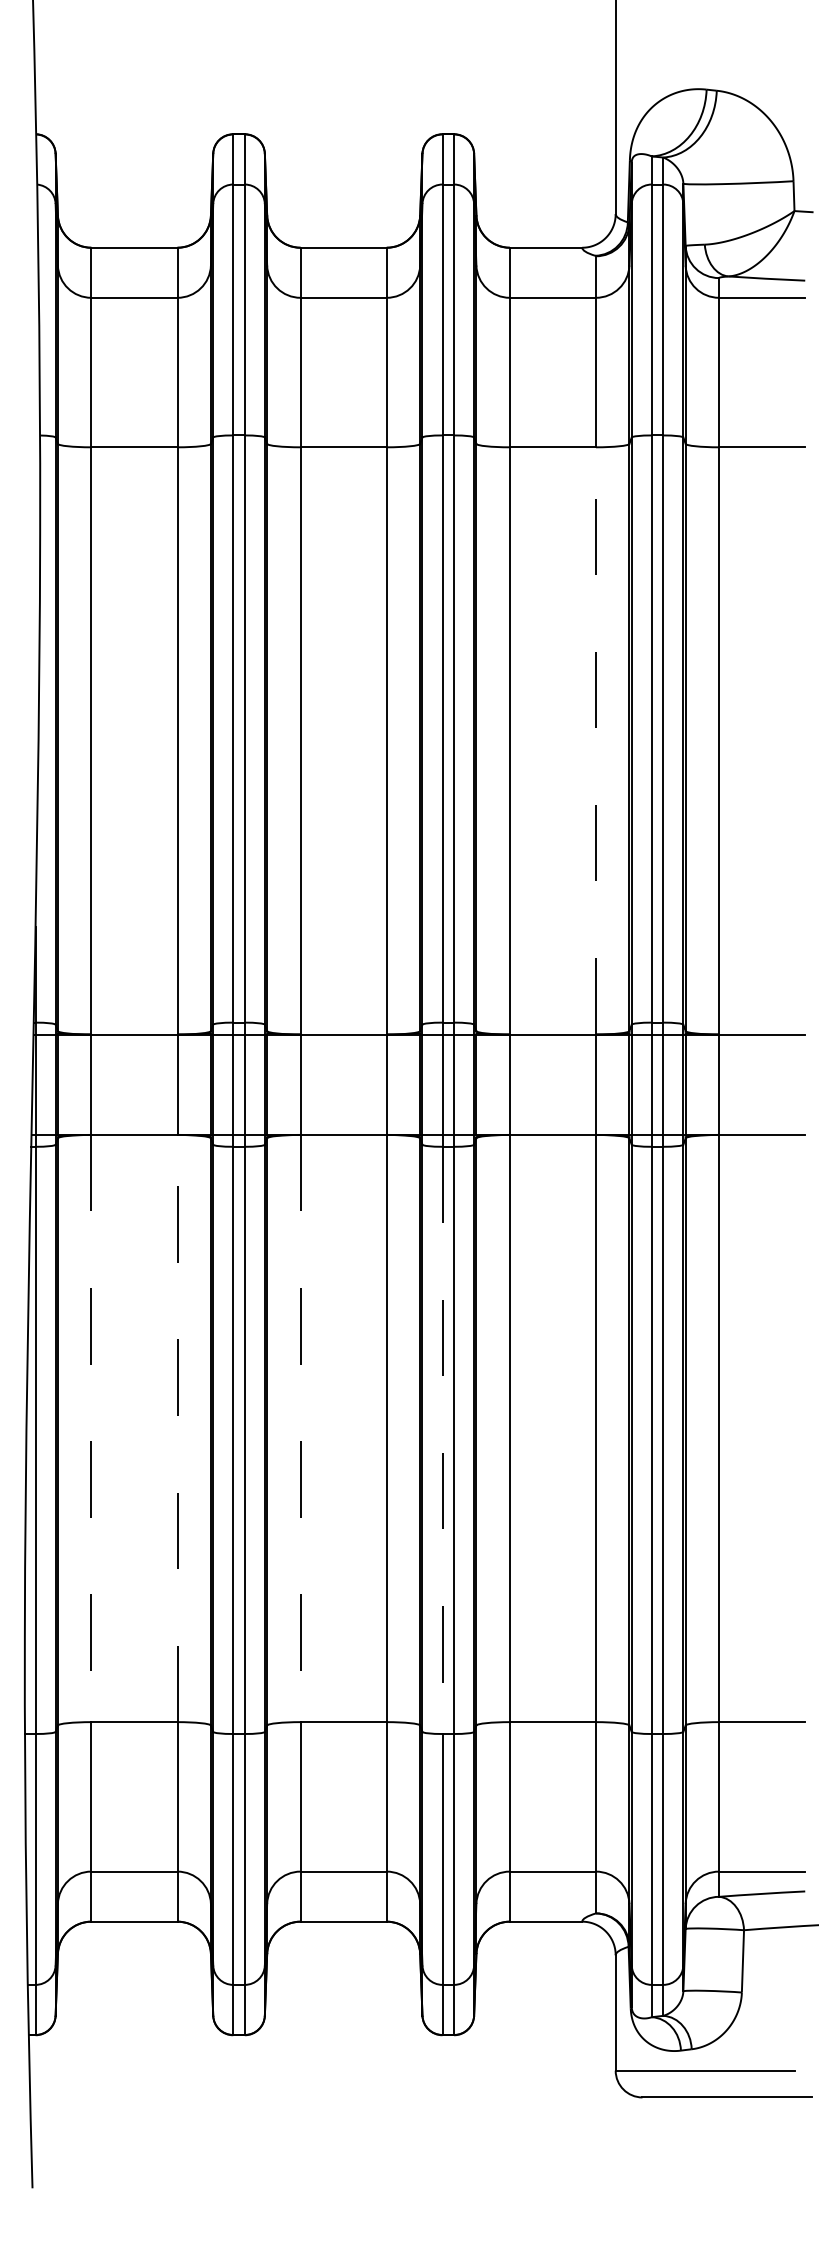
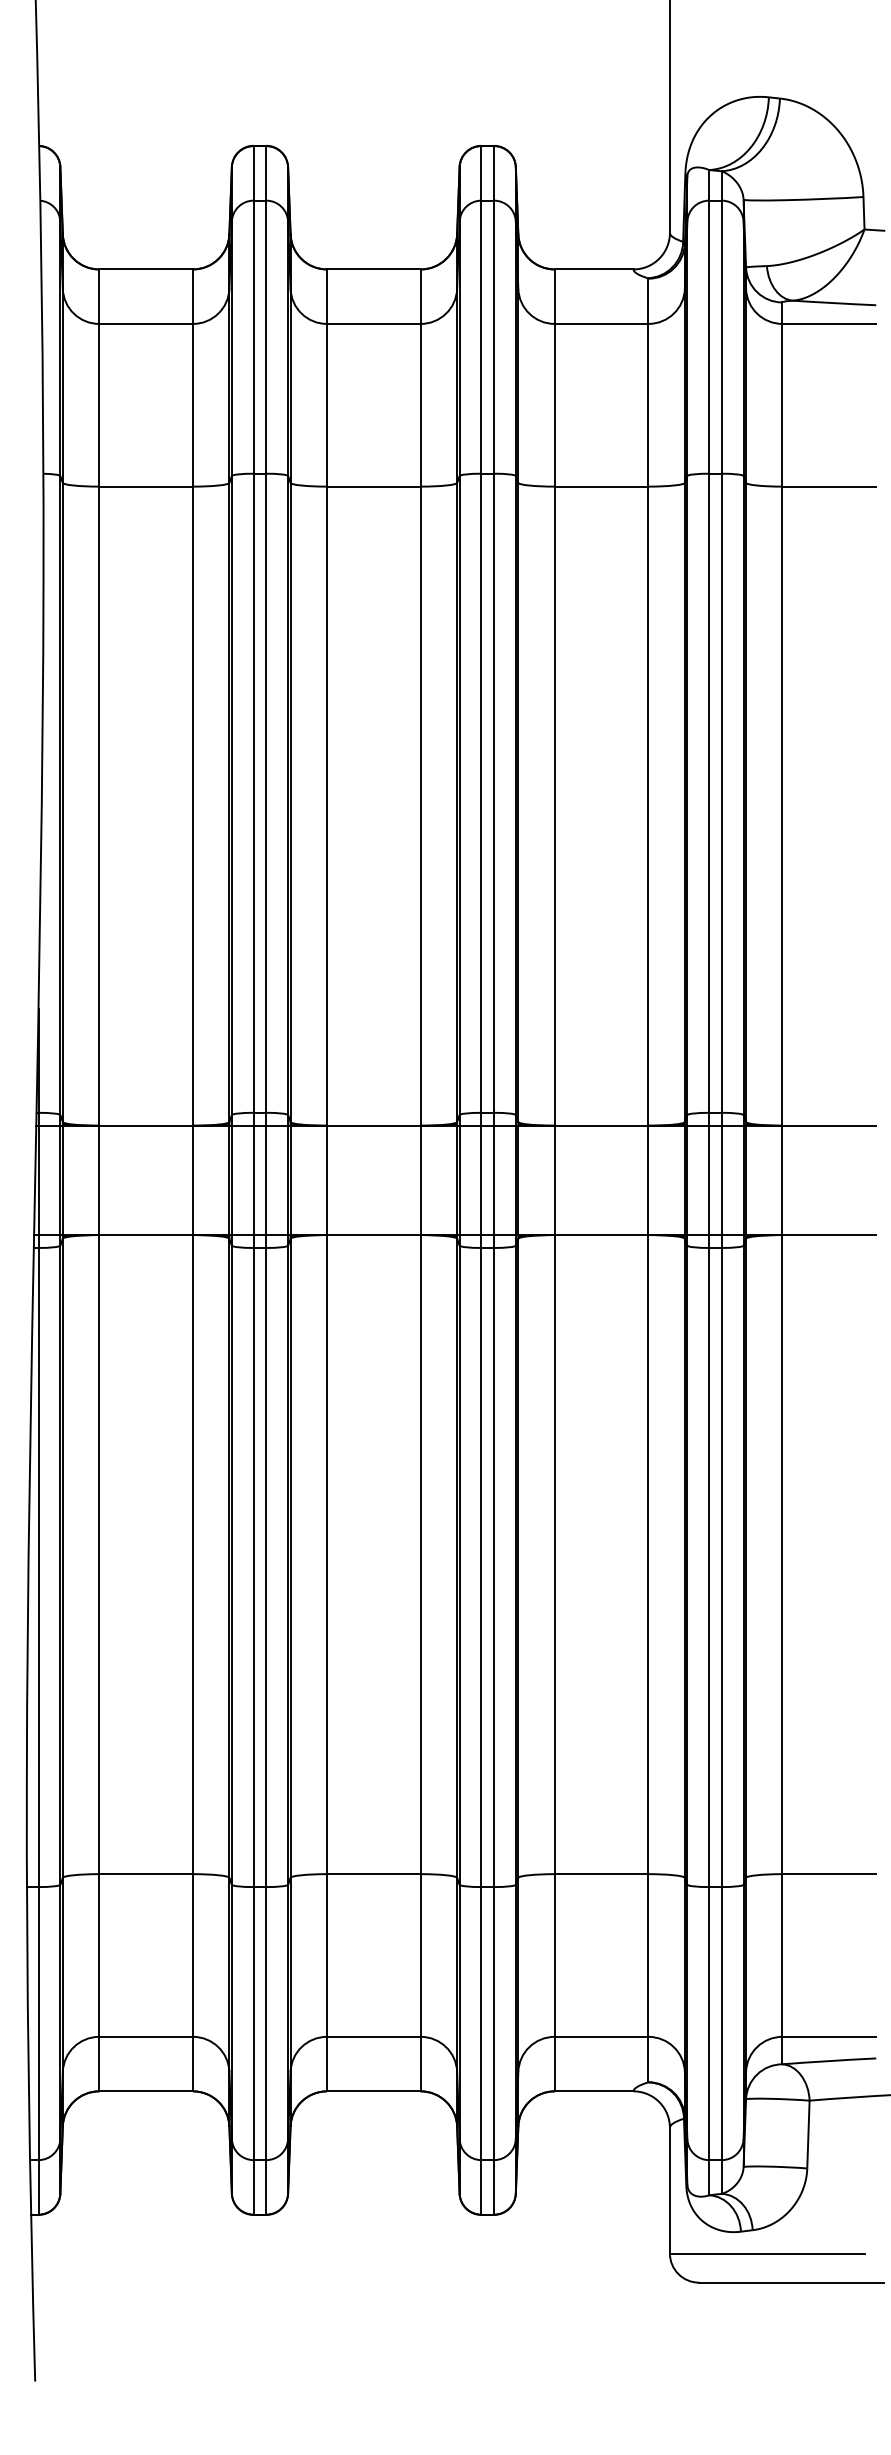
line: (595, 740) -> (647, 805), dashed -> solid
line: (91, 1428) -> (99, 1554), dashed -> solid
line: (177, 1428) -> (192, 1554), dashed -> solid
line: (300, 1428) -> (326, 1554), dashed -> solid
line: (442, 1440) -> (481, 1567), dashed -> solid

